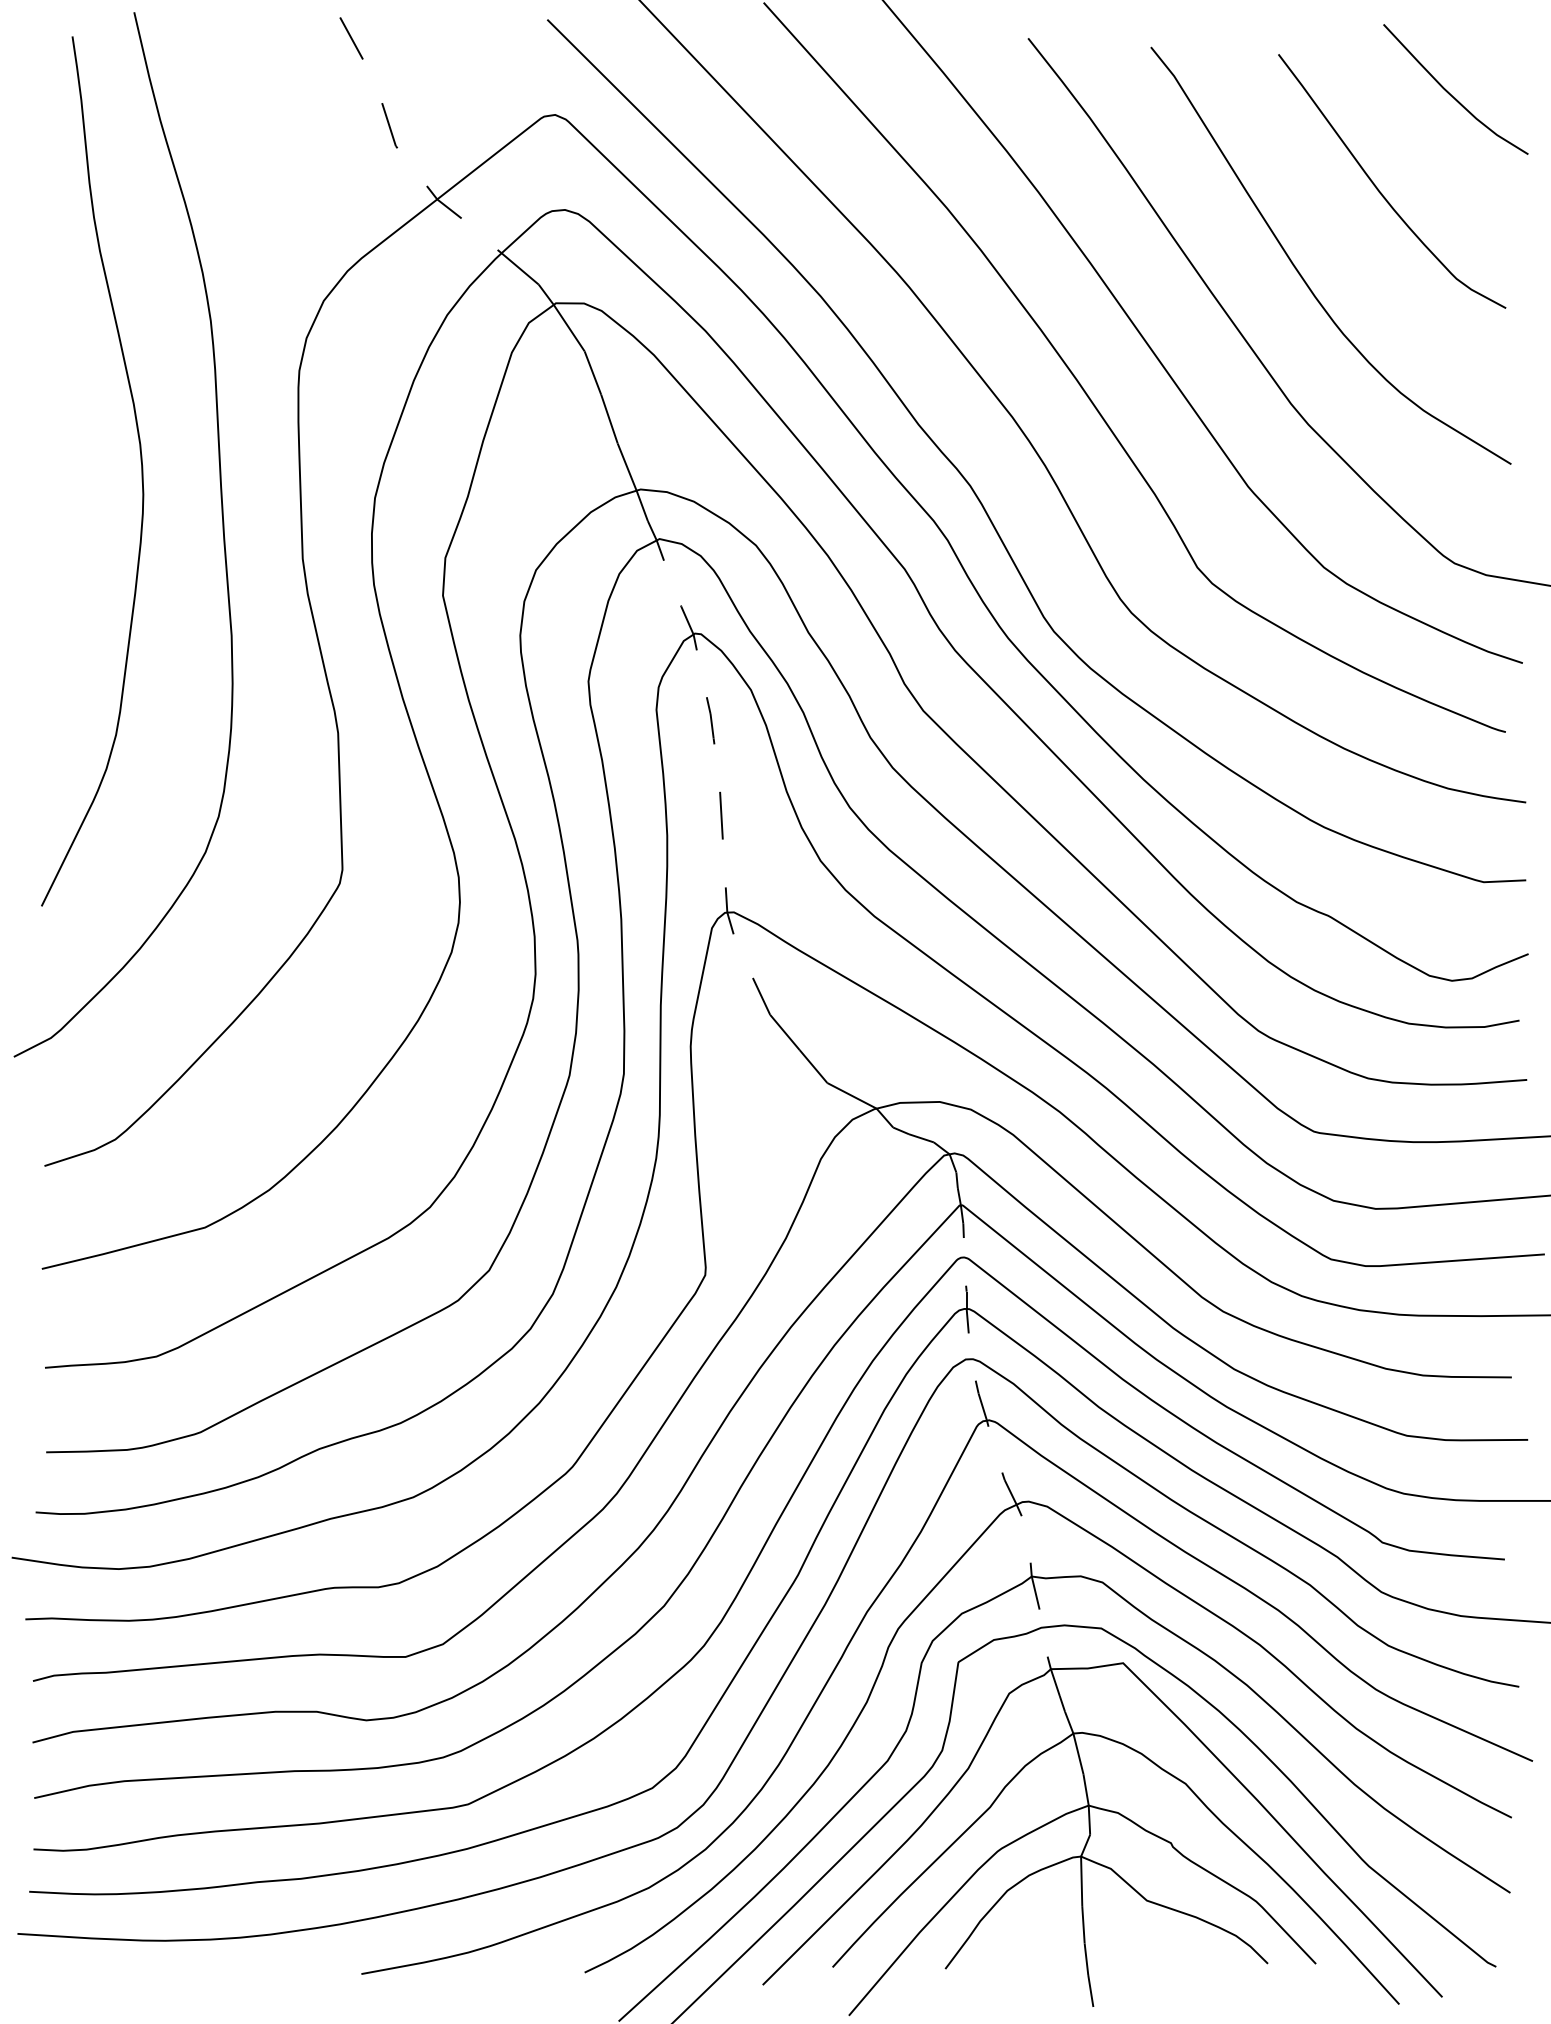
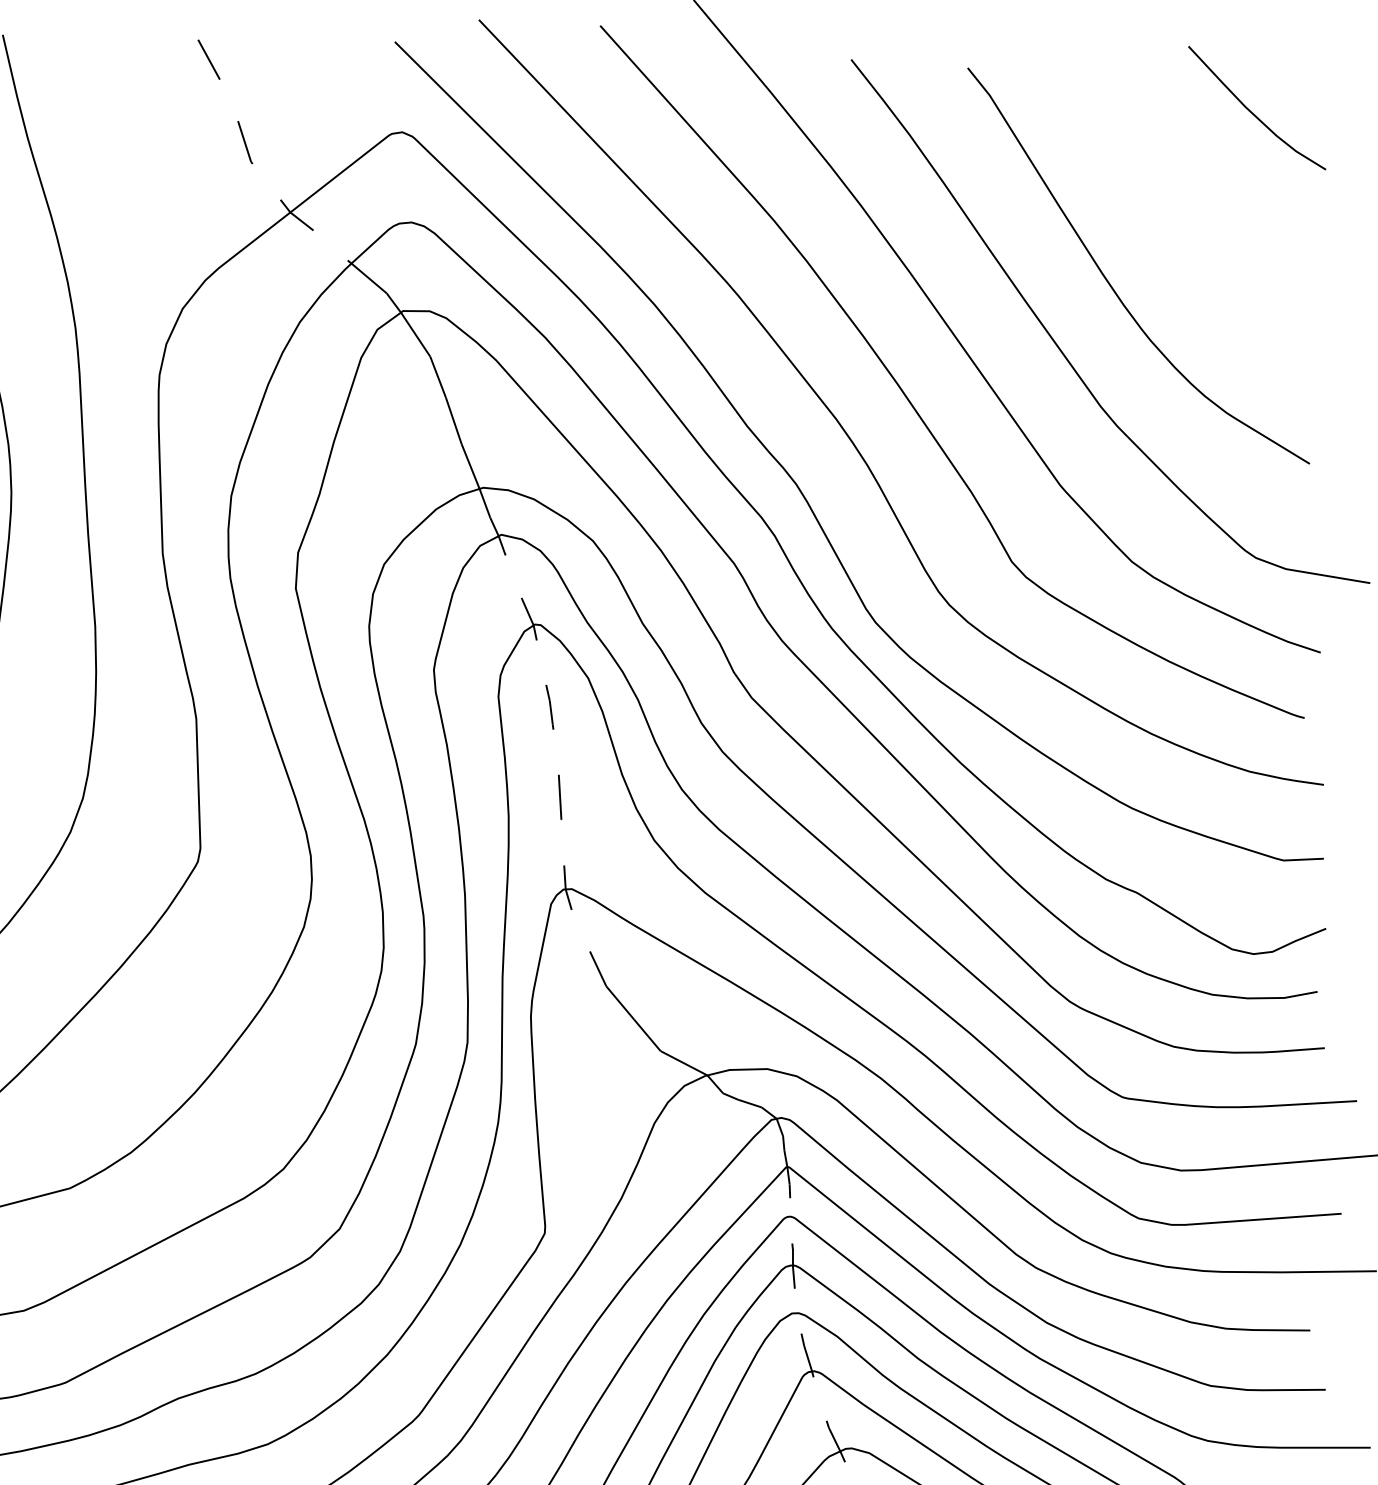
curve: (1381, 192) -> (1186, 205), removed

